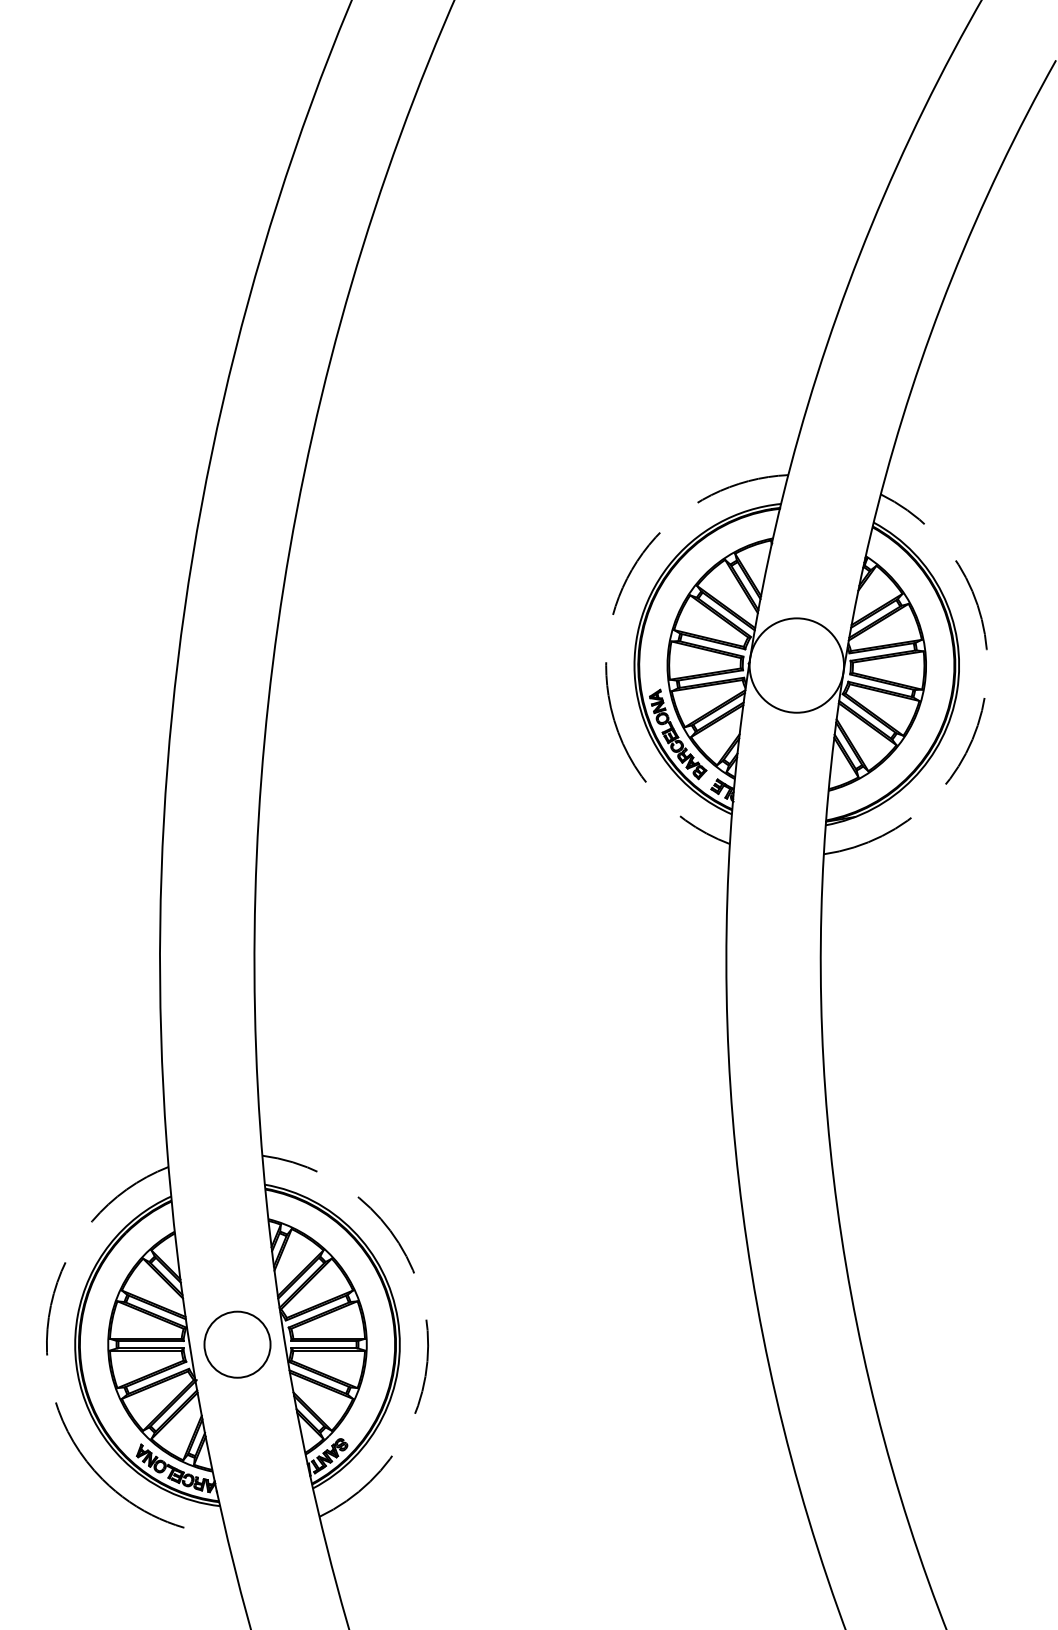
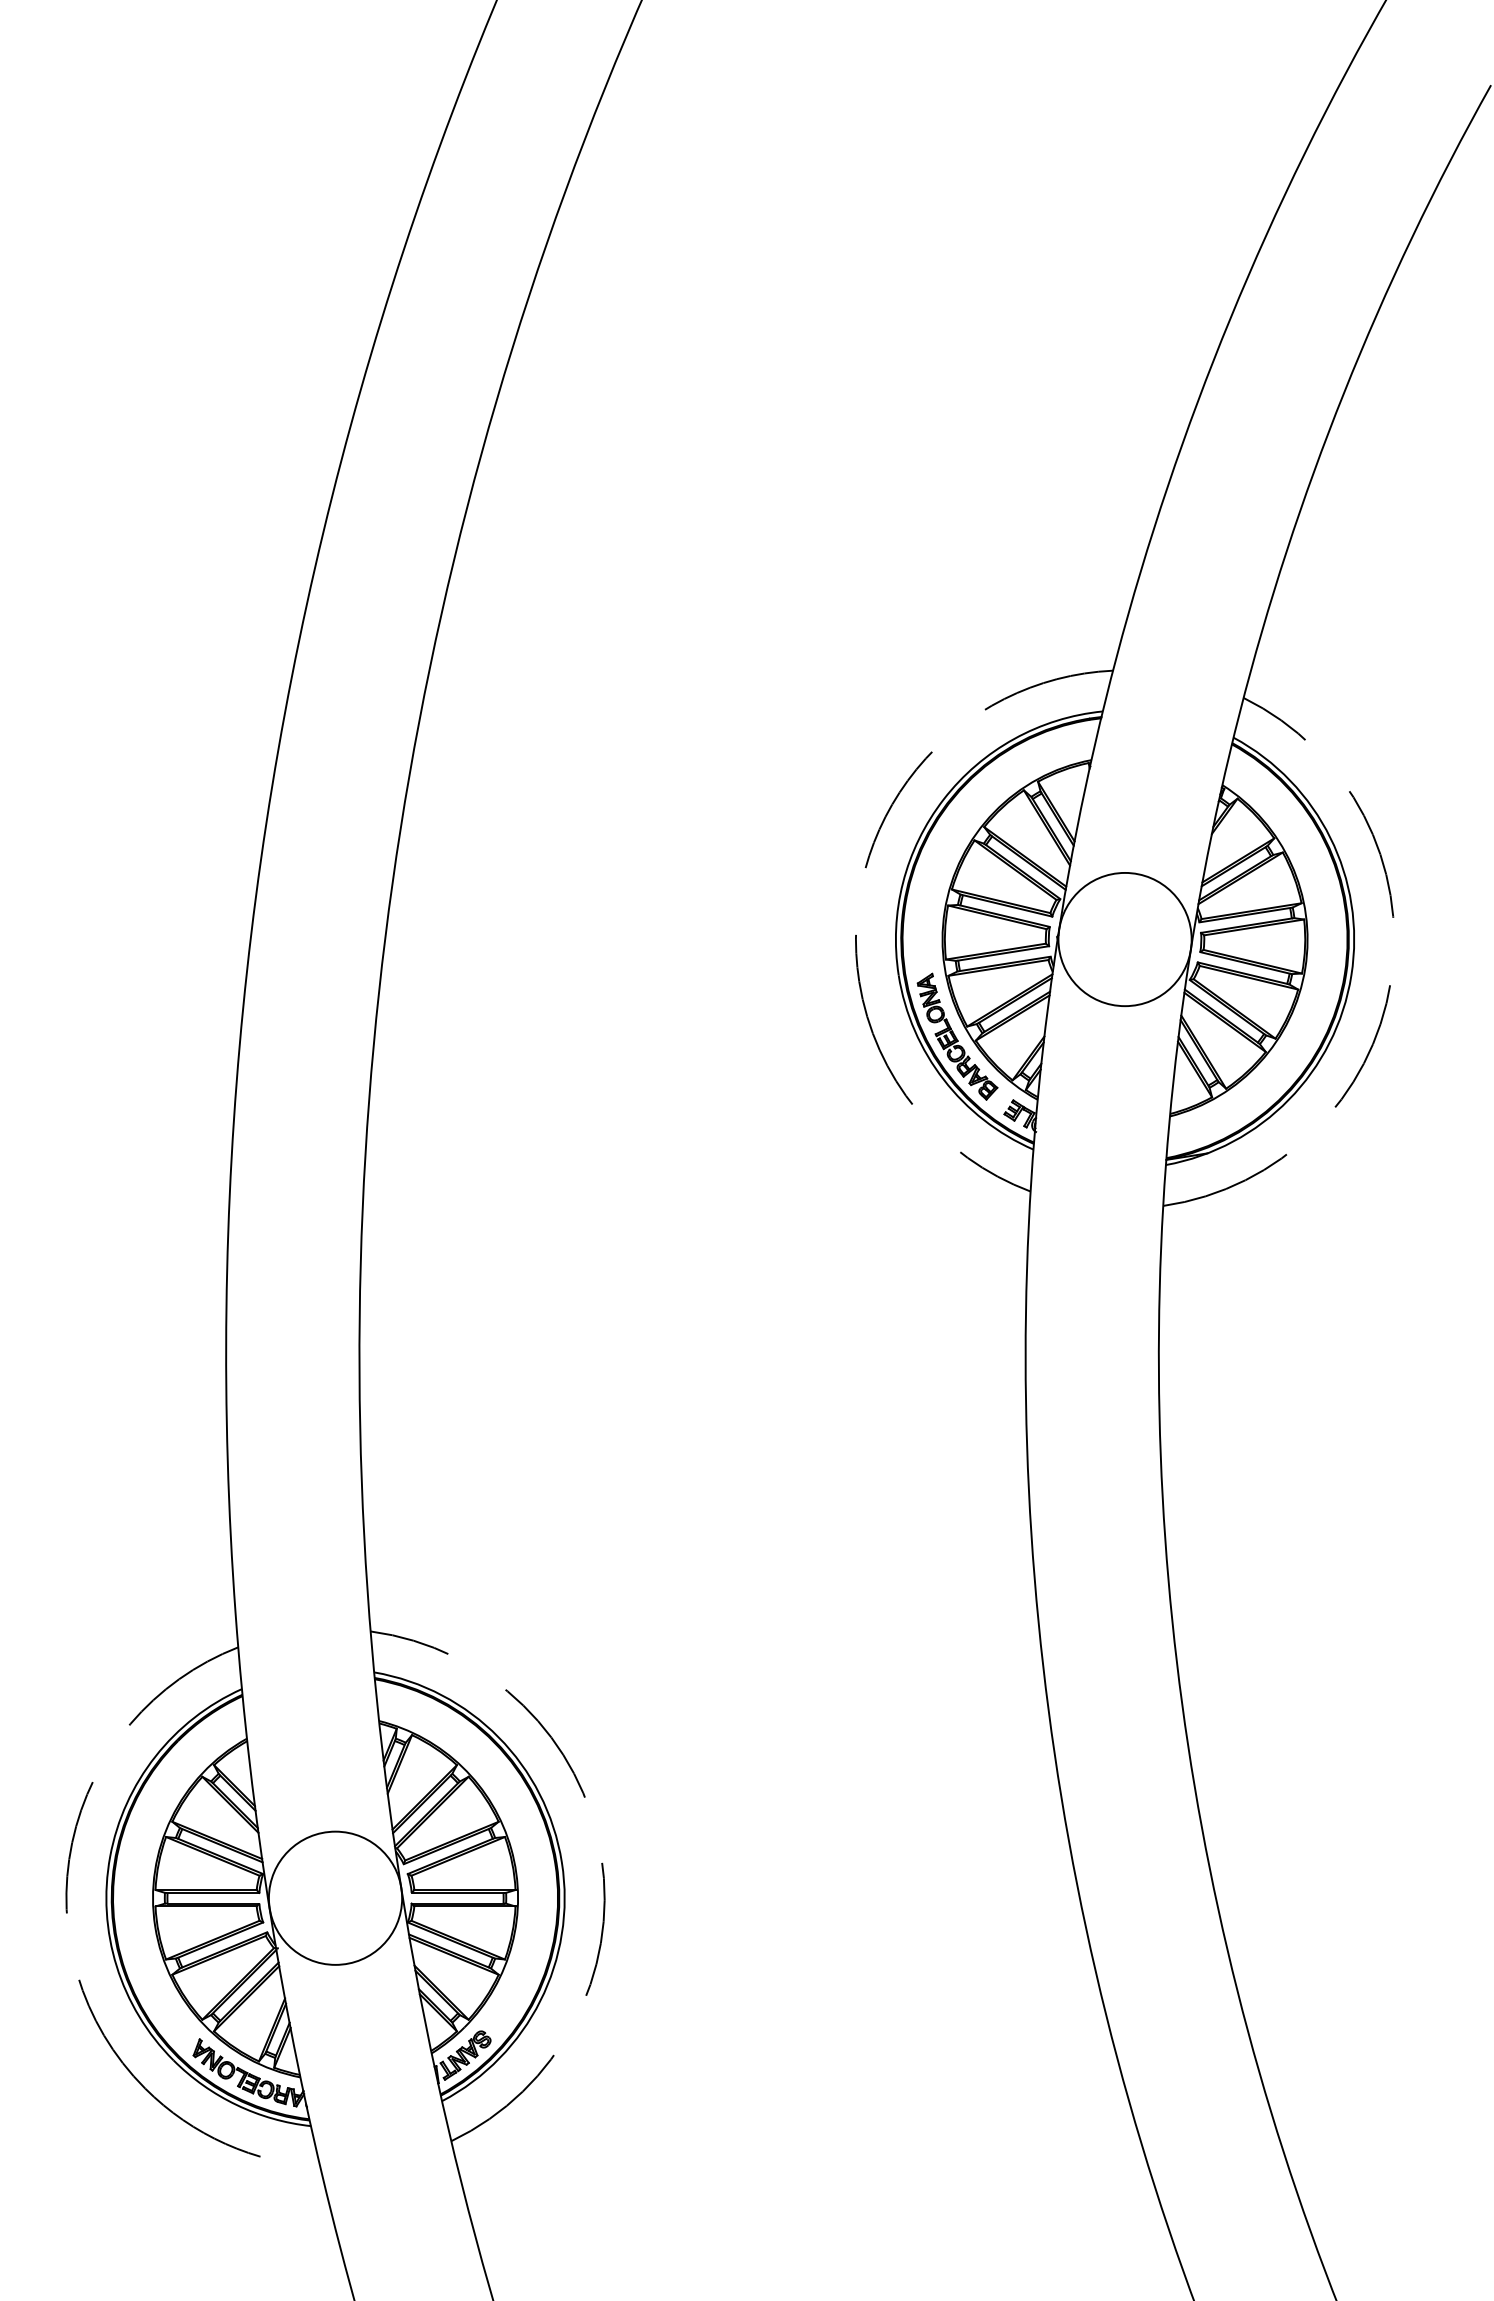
circle: (237, 1344) -> (335, 1897), size x1.43

